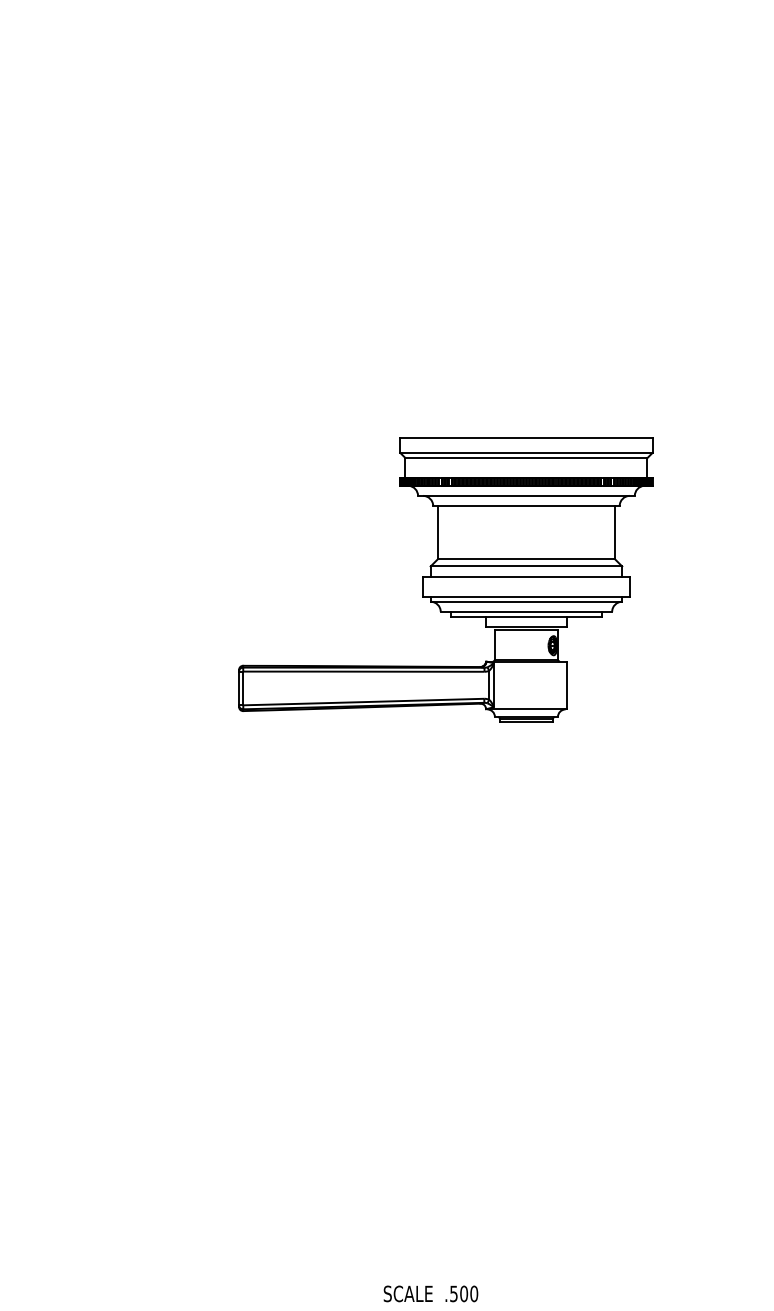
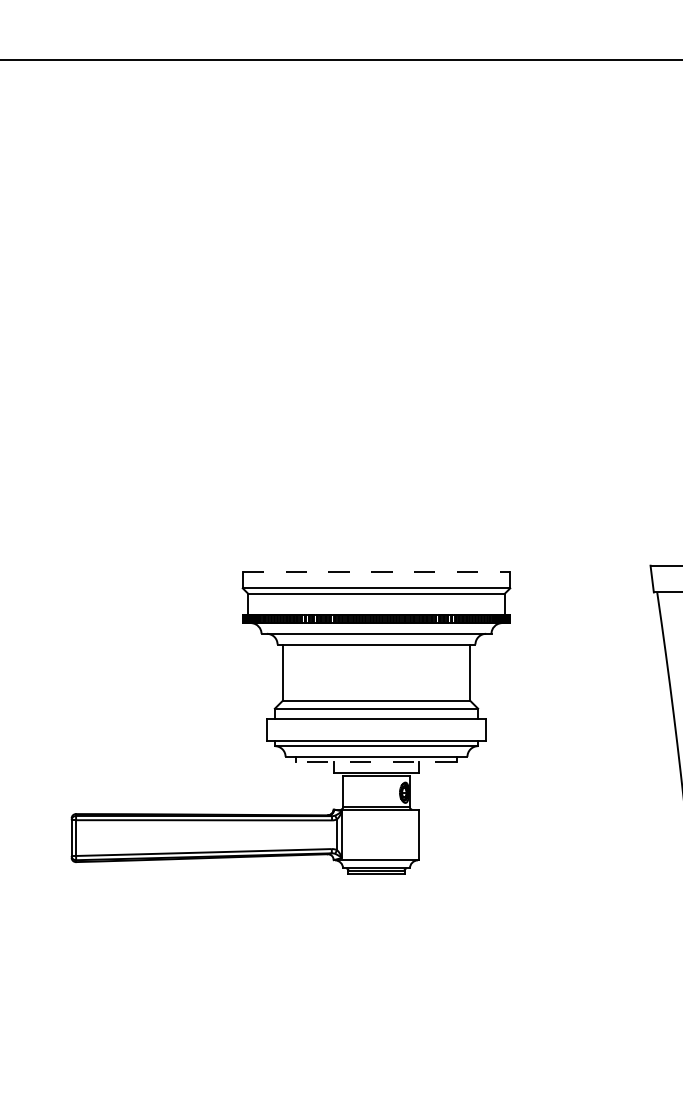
line: (526, 437) -> (376, 571), solid -> dashed
line: (526, 616) -> (376, 761), solid -> dashed

